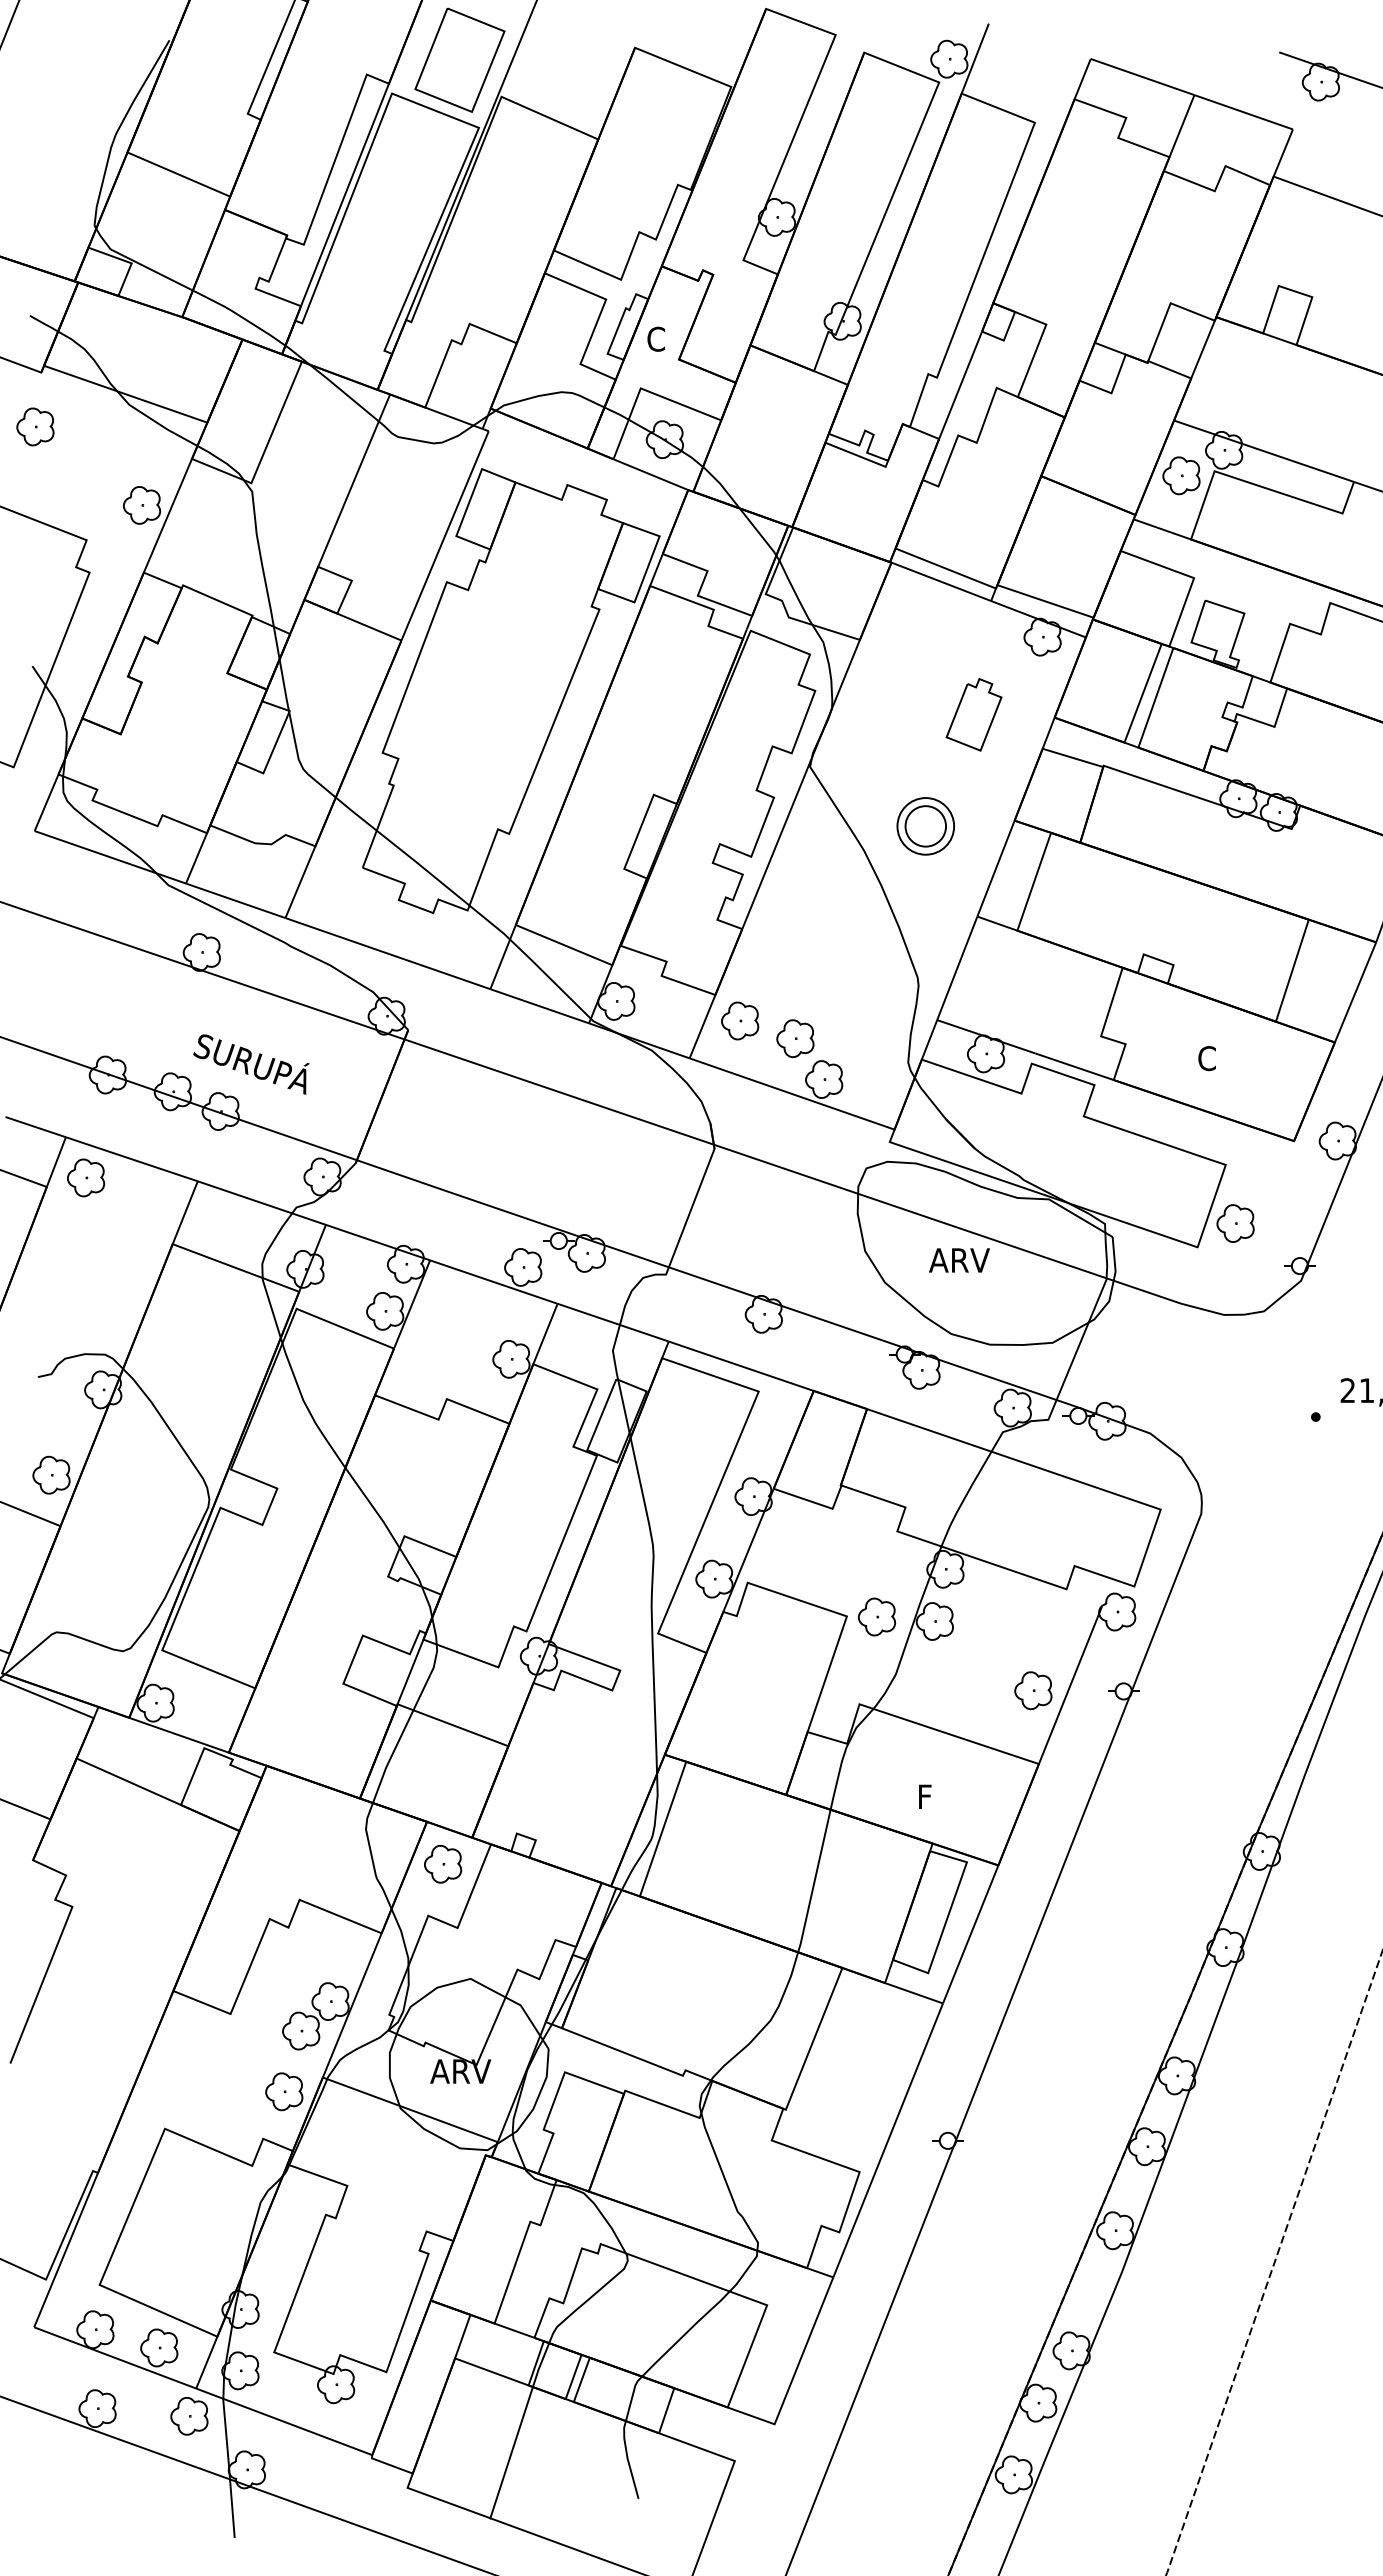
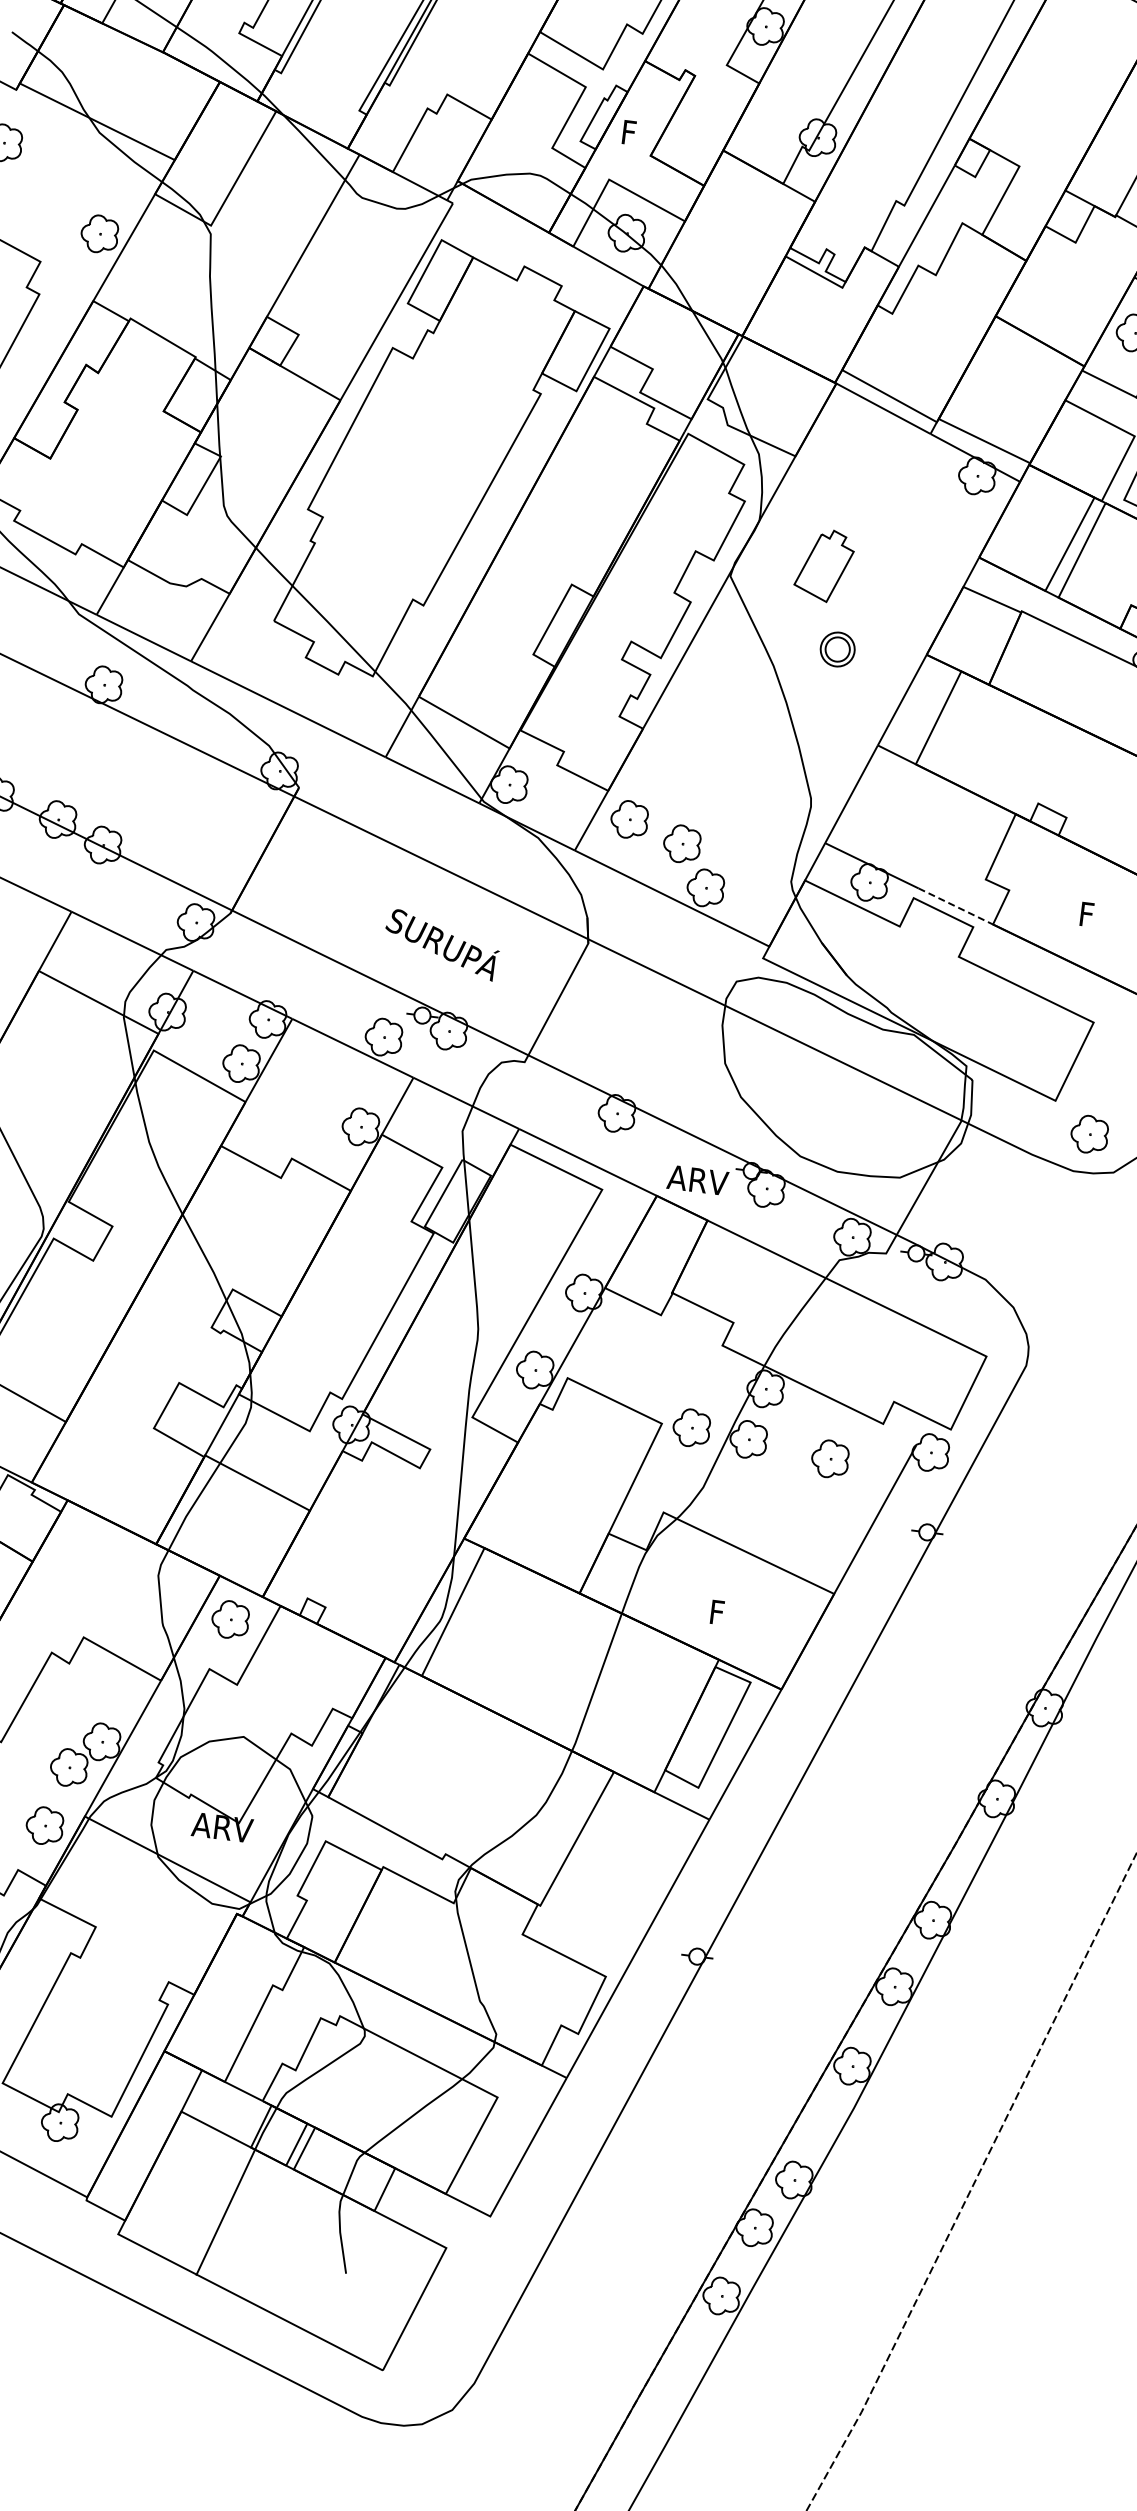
text: (655, 338) -> (629, 131), C -> F
part: (973, 714) -> (823, 565), moved
part: (925, 826) -> (837, 649), size x0.6
text: (1206, 1058) -> (1087, 914), C -> F
text: (251, 1064) -> (442, 944), moved
line: (1075, 1066) -> (956, 906), solid -> dashed
part: (1235, 1223) -> (1089, 1134), moved
text: (959, 1260) -> (697, 1180), moved
part: (1033, 1690) -> (830, 1458), moved

